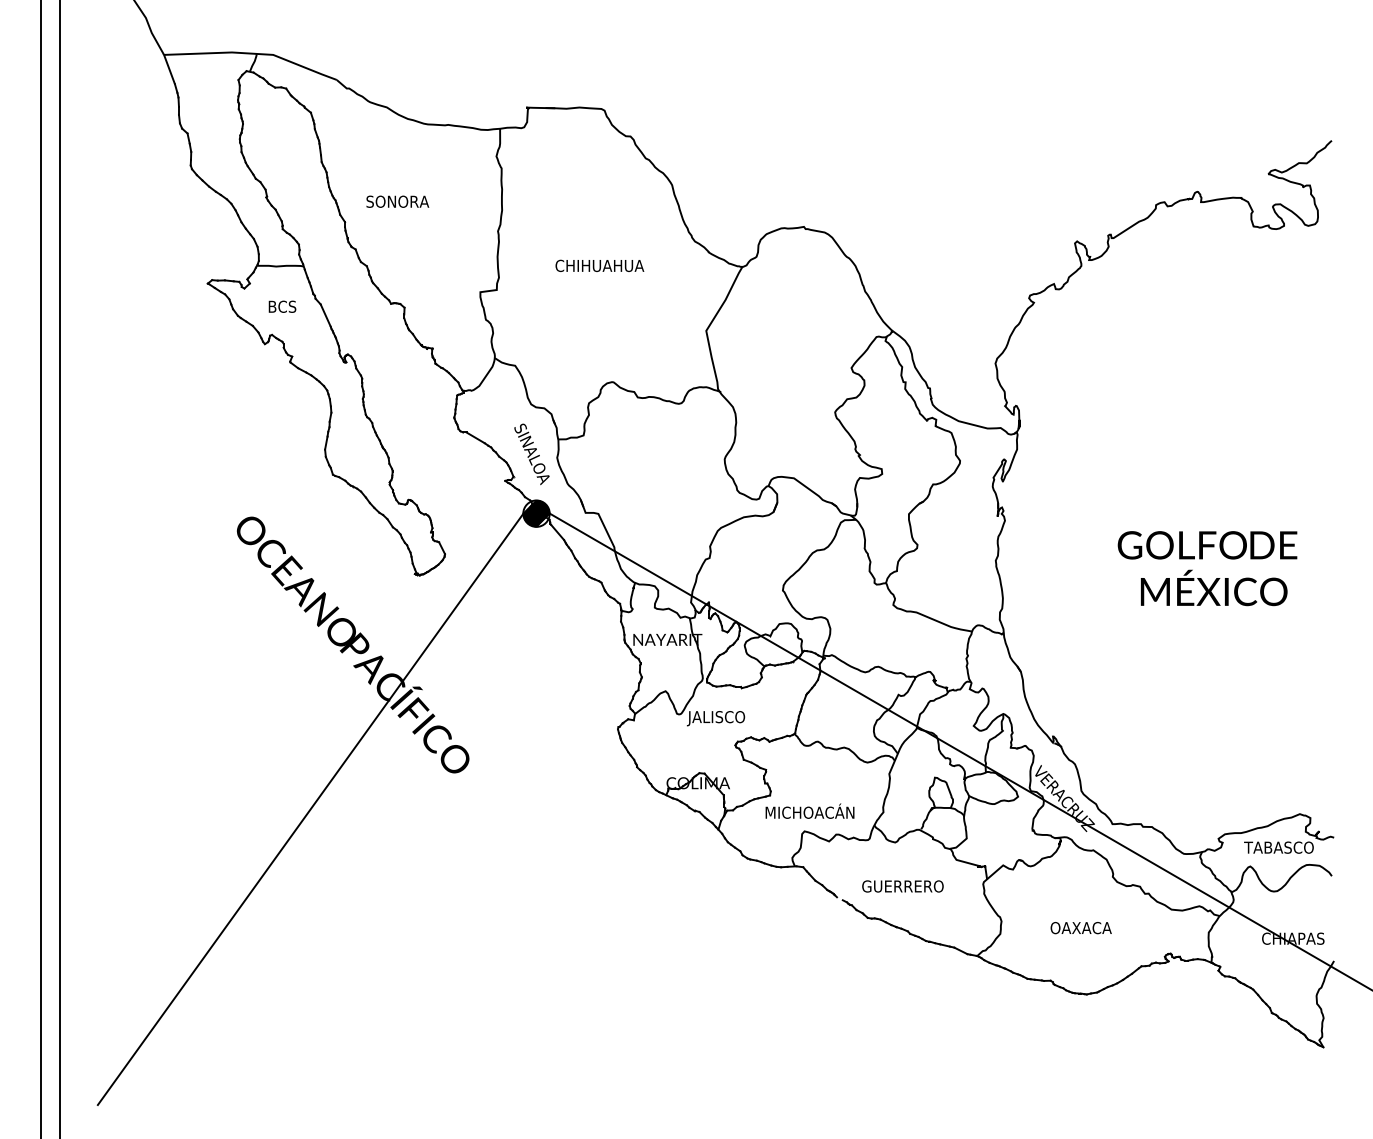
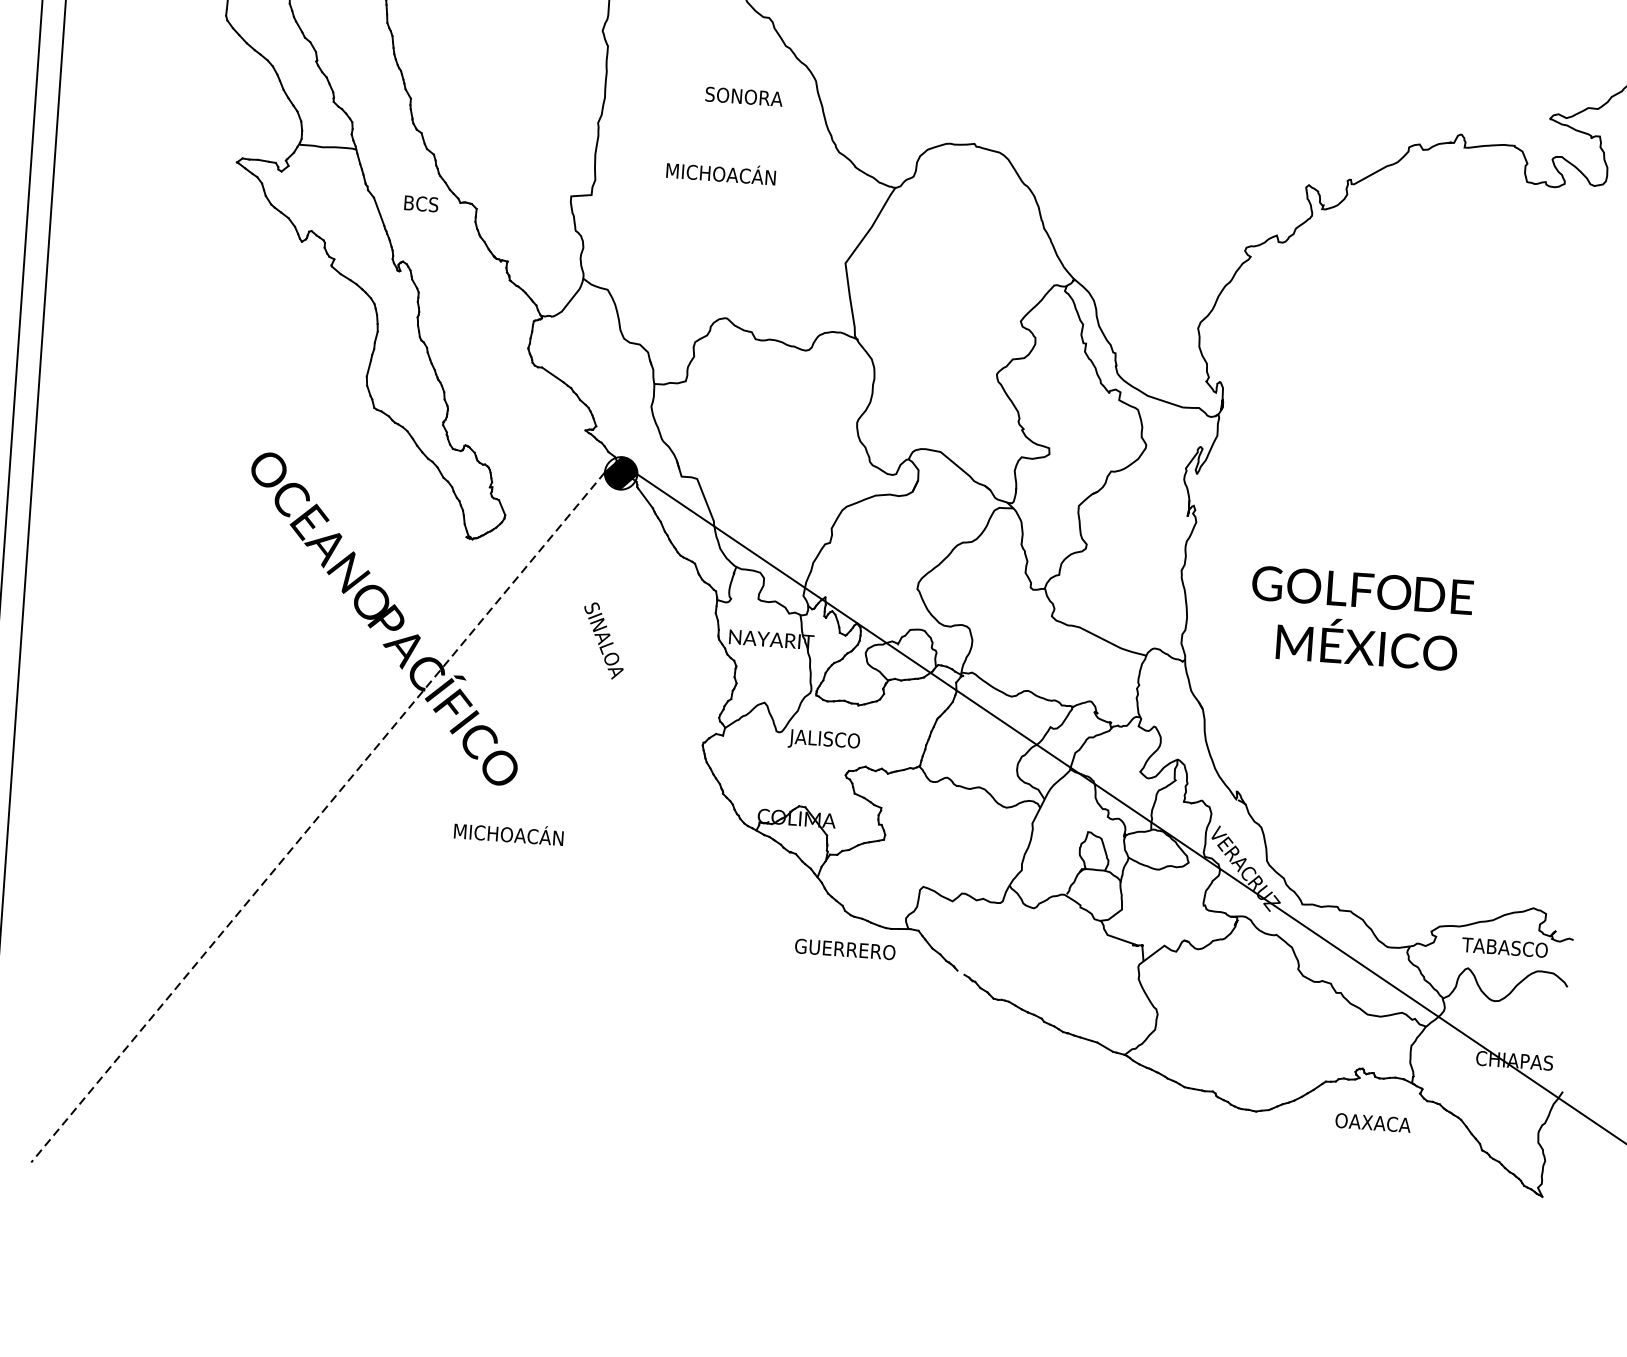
text: (397, 201) -> (743, 96), moved
text: (599, 264) -> (719, 172), CHIHUAHUA -> MICHOACÁN
text: (282, 306) -> (421, 203), moved
text: (531, 454) -> (603, 641), moved
text: (1207, 568) -> (1360, 618), moved
line: (310, 809) -> (317, 817), solid -> dashed
text: (809, 810) -> (508, 832), moved
text: (902, 886) -> (844, 949), moved
text: (1080, 928) -> (1372, 1123), moved

